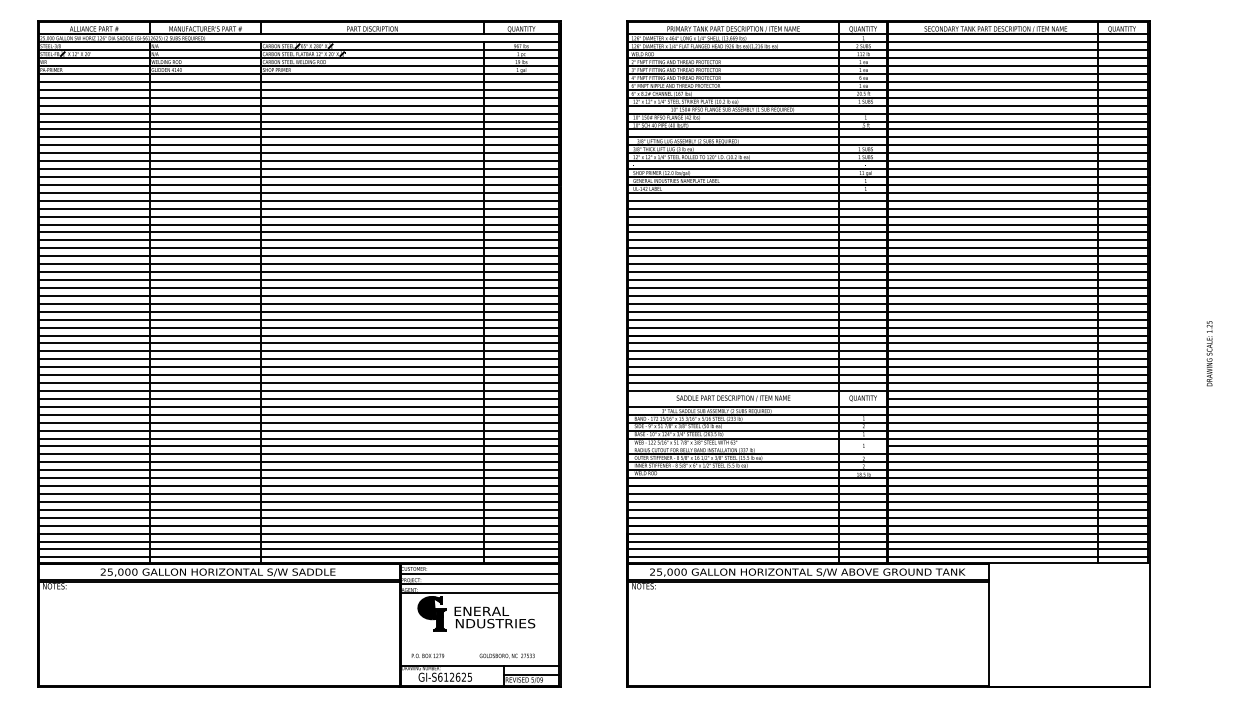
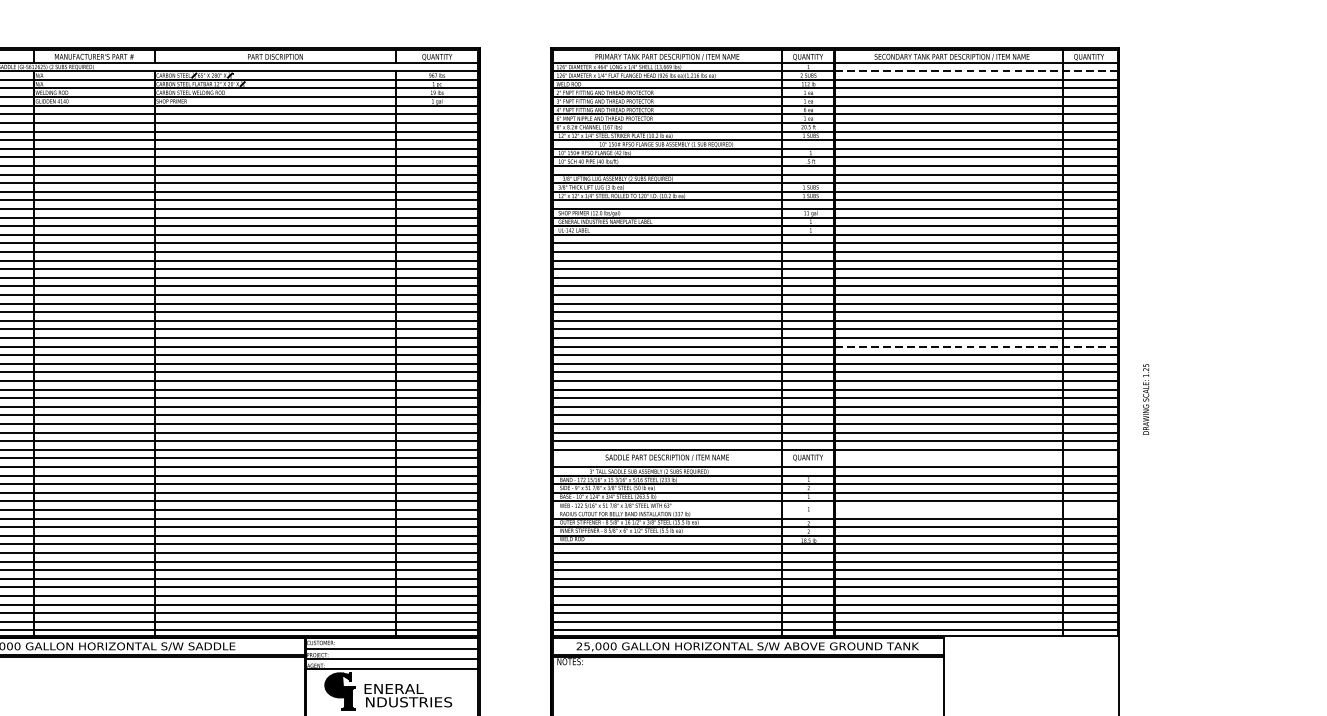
line: (1017, 42) -> (975, 71), solid -> dashed
line: (1017, 295) -> (975, 346), solid -> dashed
text: (1209, 353) -> (1145, 399), moved
line: (1018, 398) -> (976, 457), removed
line: (1018, 446) -> (976, 510), removed

